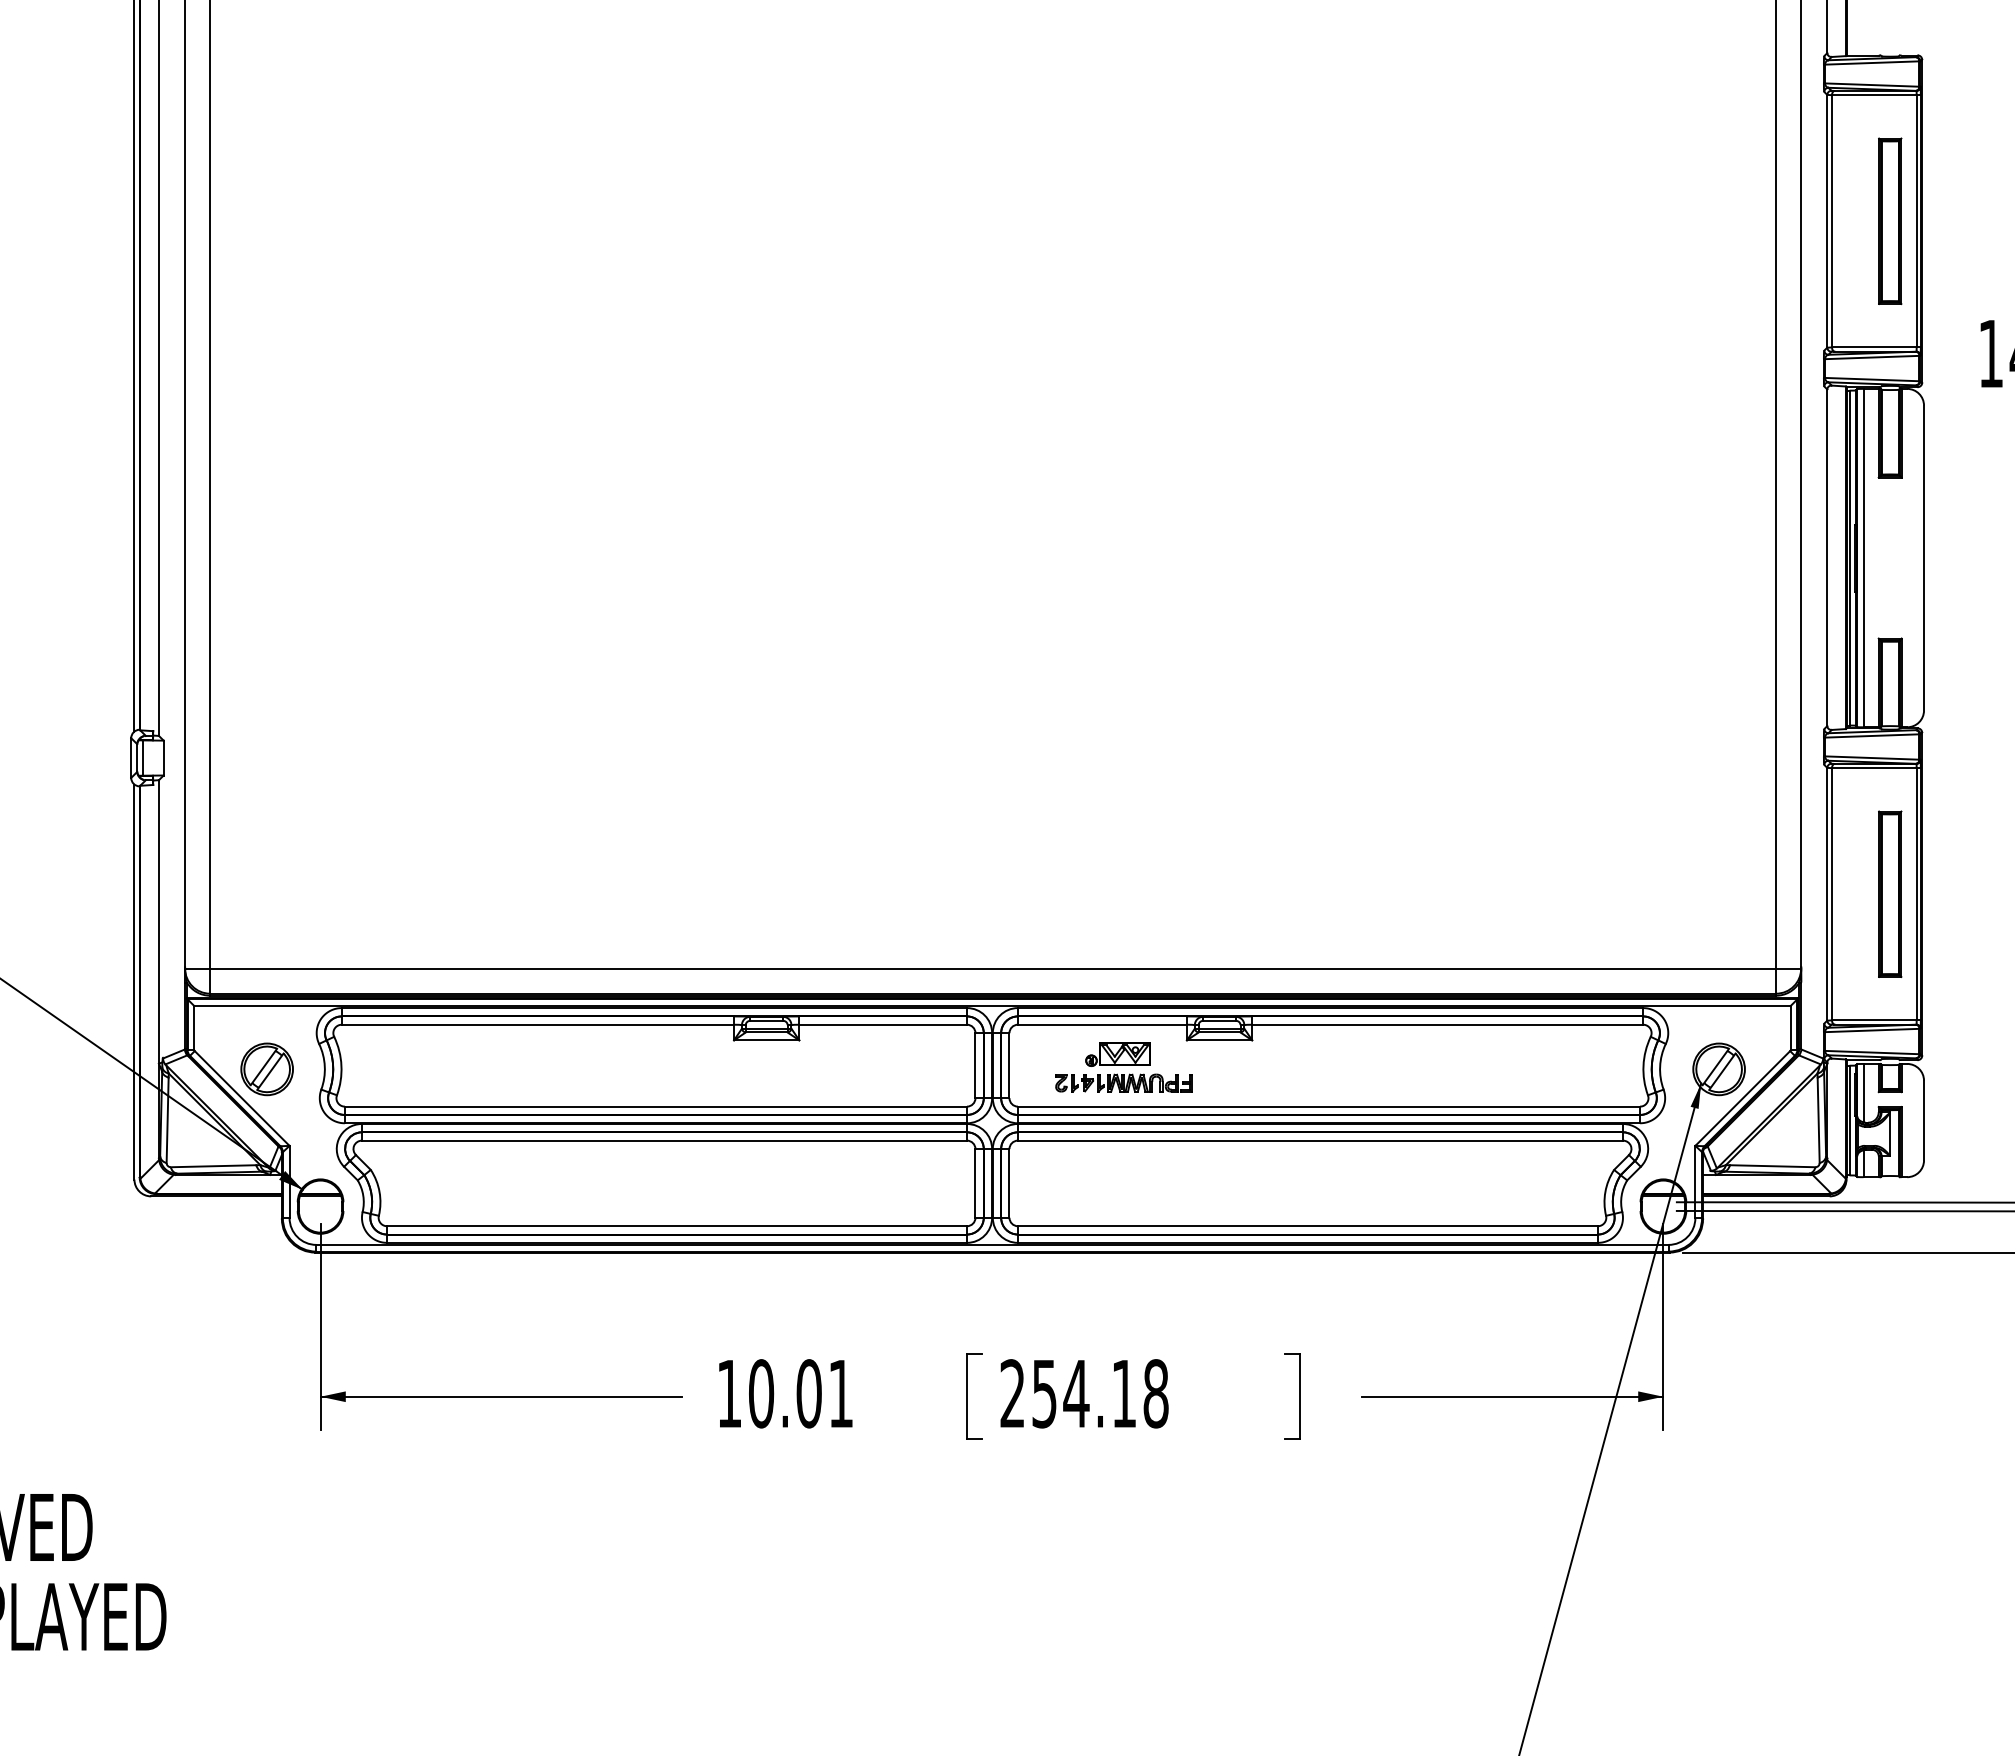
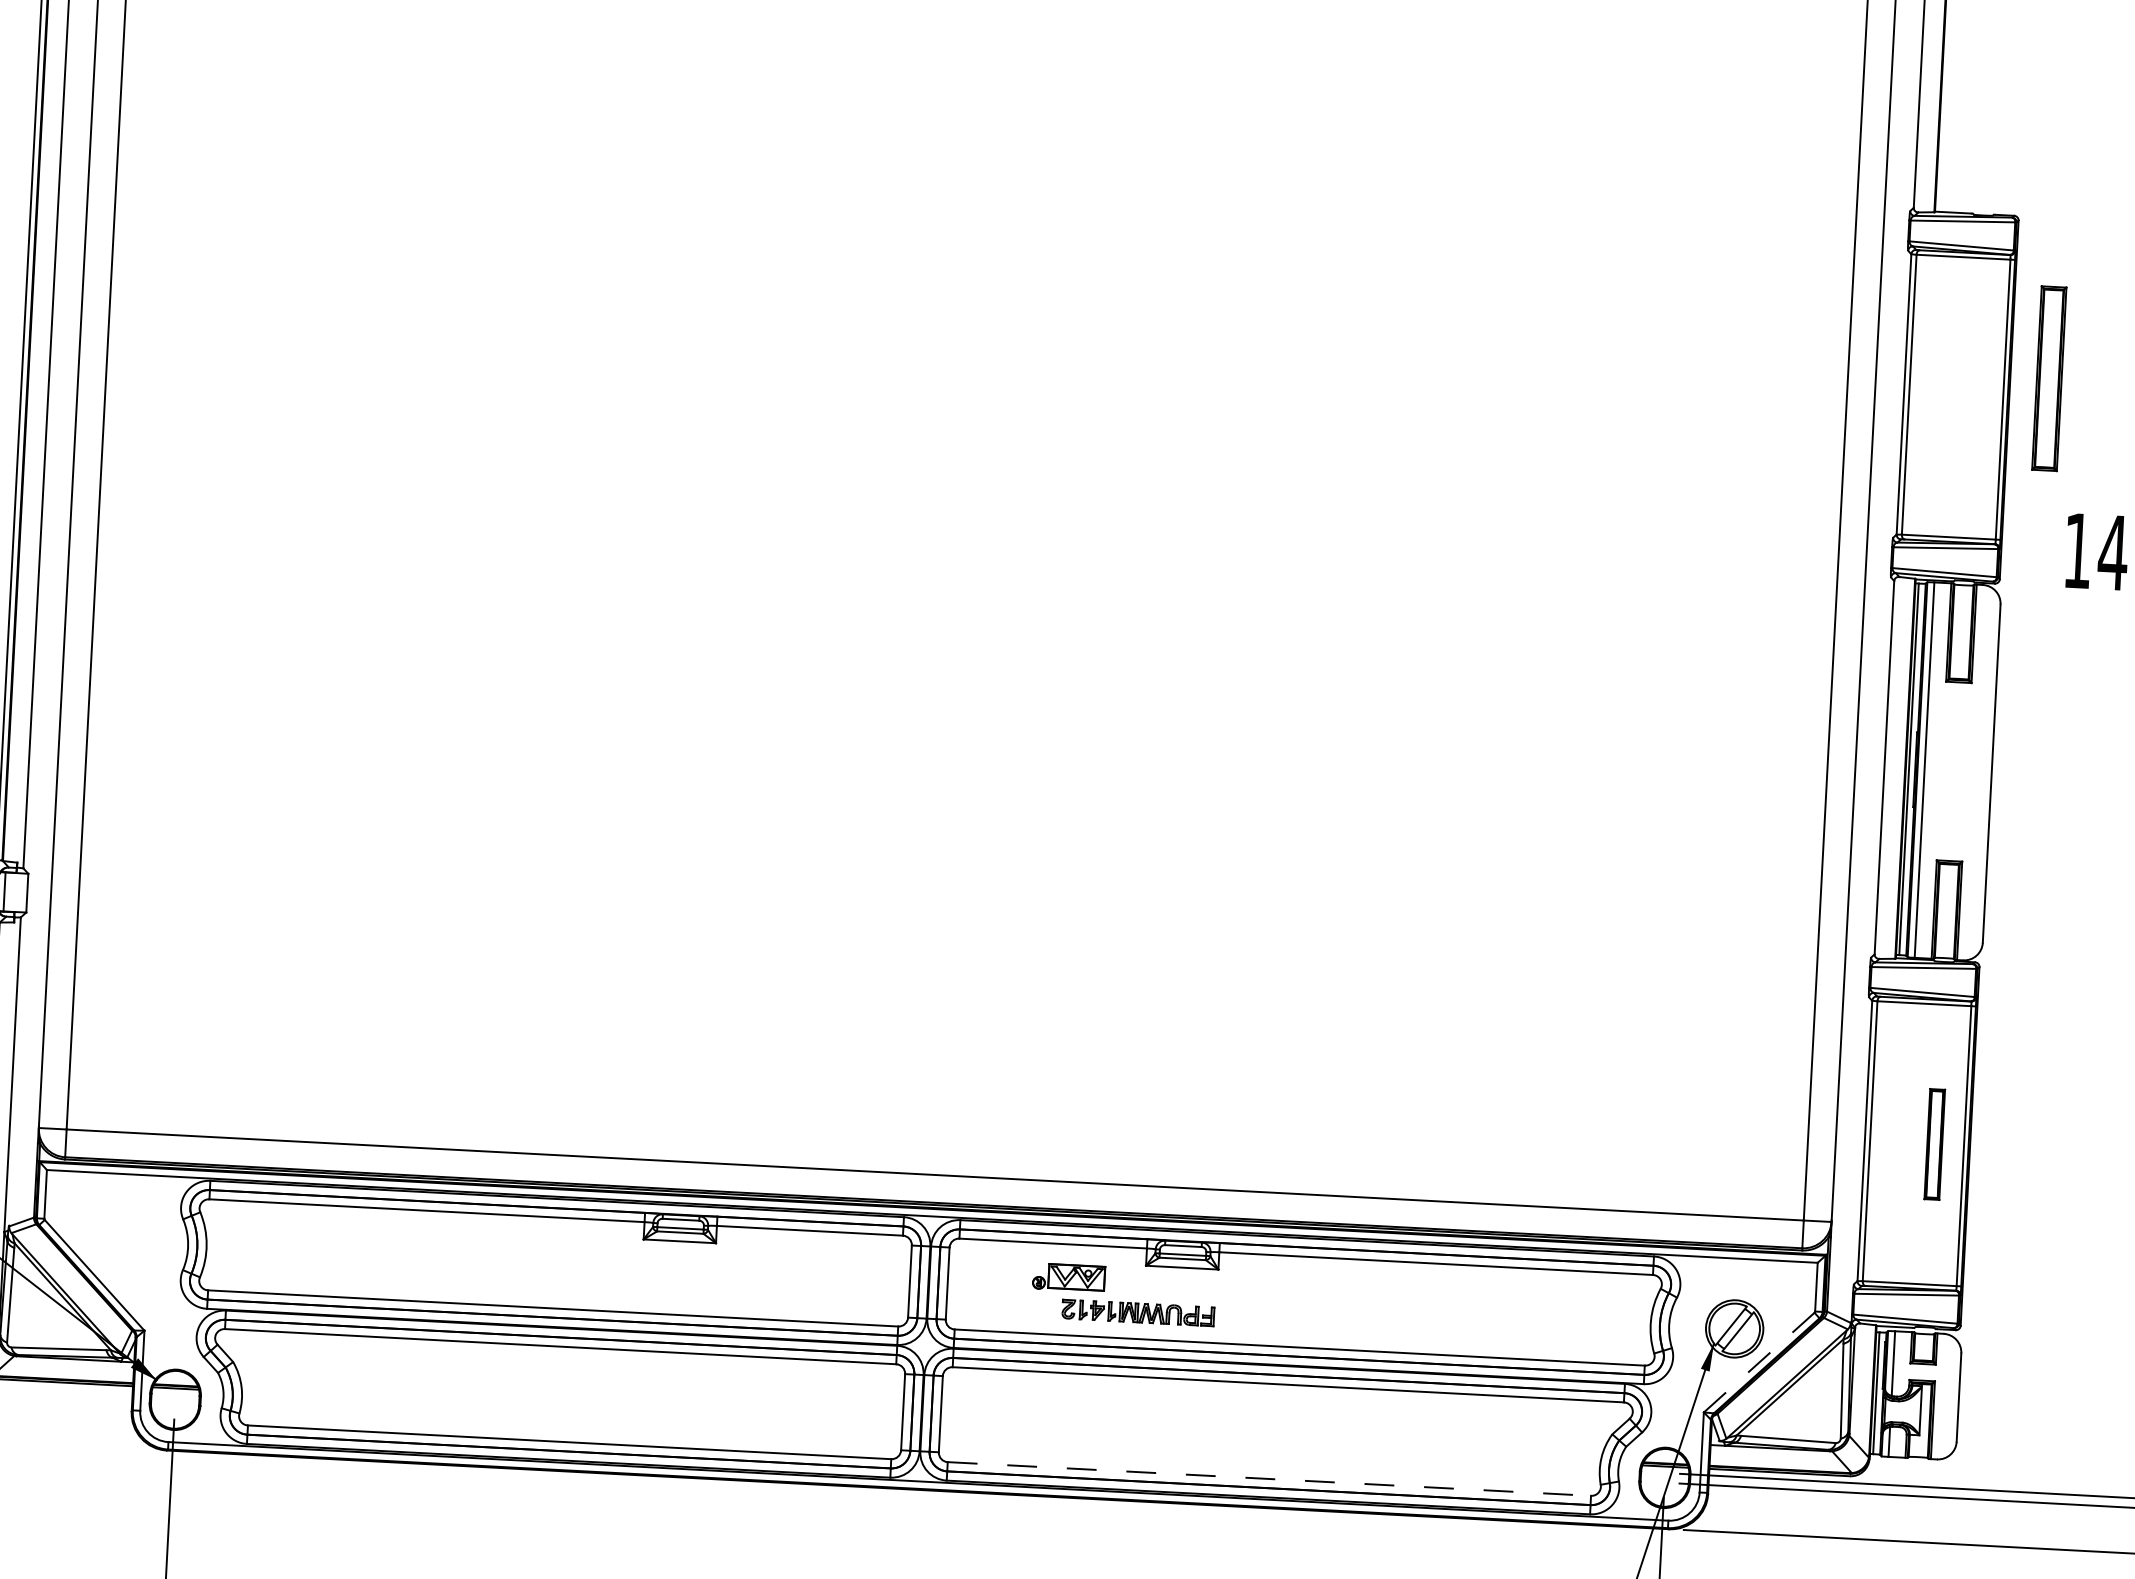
part: (1890, 221) -> (2049, 378), moved
part: (1890, 893) -> (1934, 1143), size x0.6
part: (266, 1069) -> (123, 1244), removed
part: (1123, 1082) -> (1137, 1312), moved
line: (1743, 1098) -> (1760, 1362), solid -> dashed
line: (1307, 1226) -> (1268, 1479), solid -> dashed

